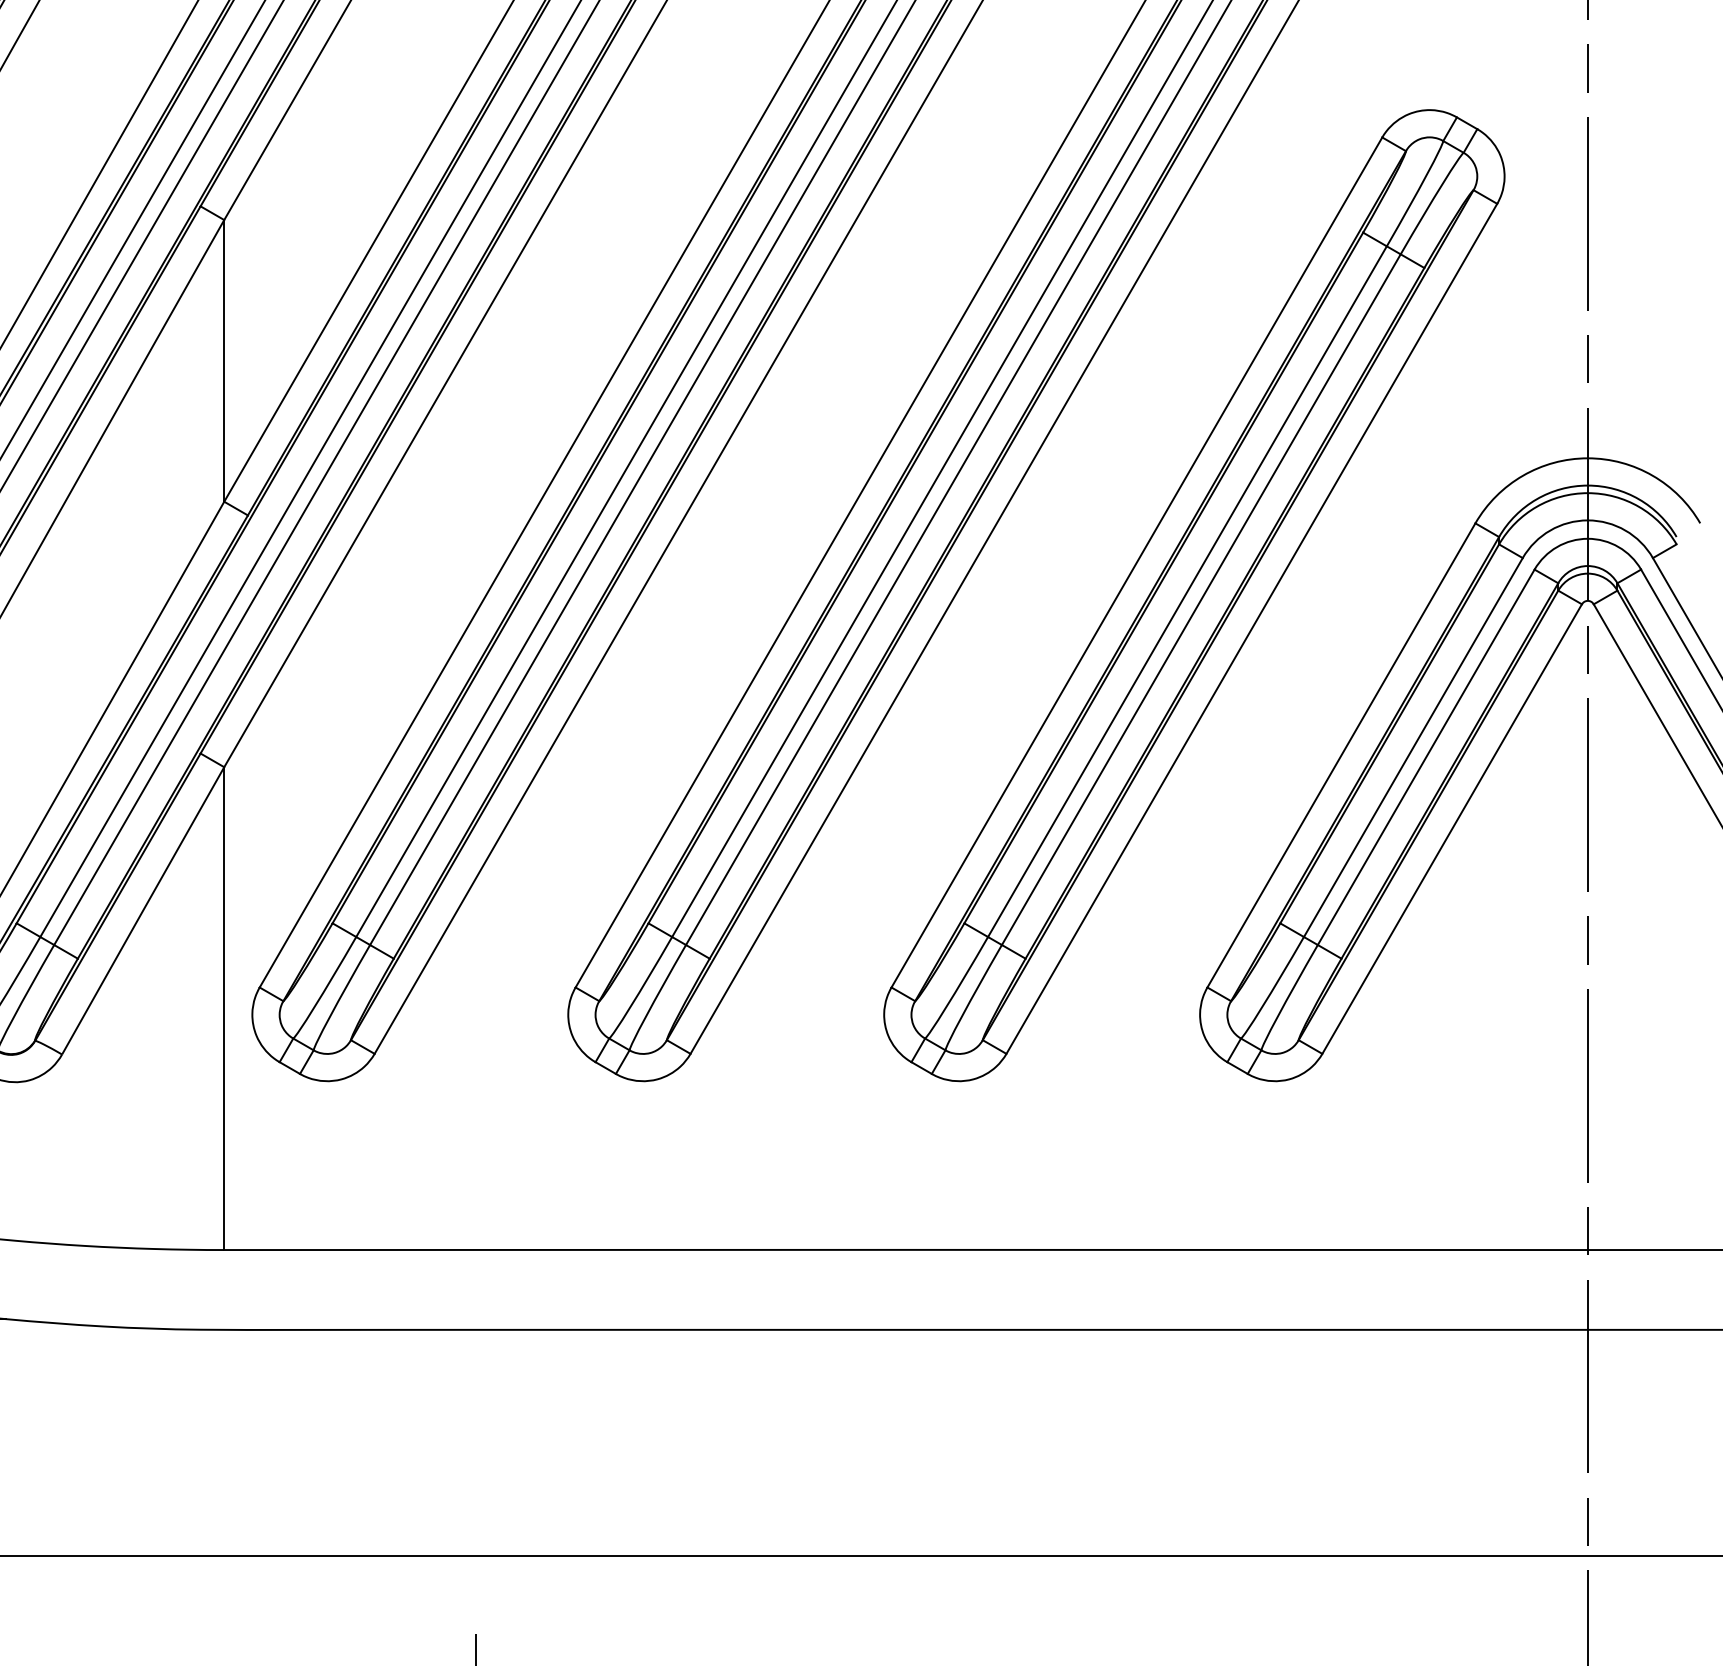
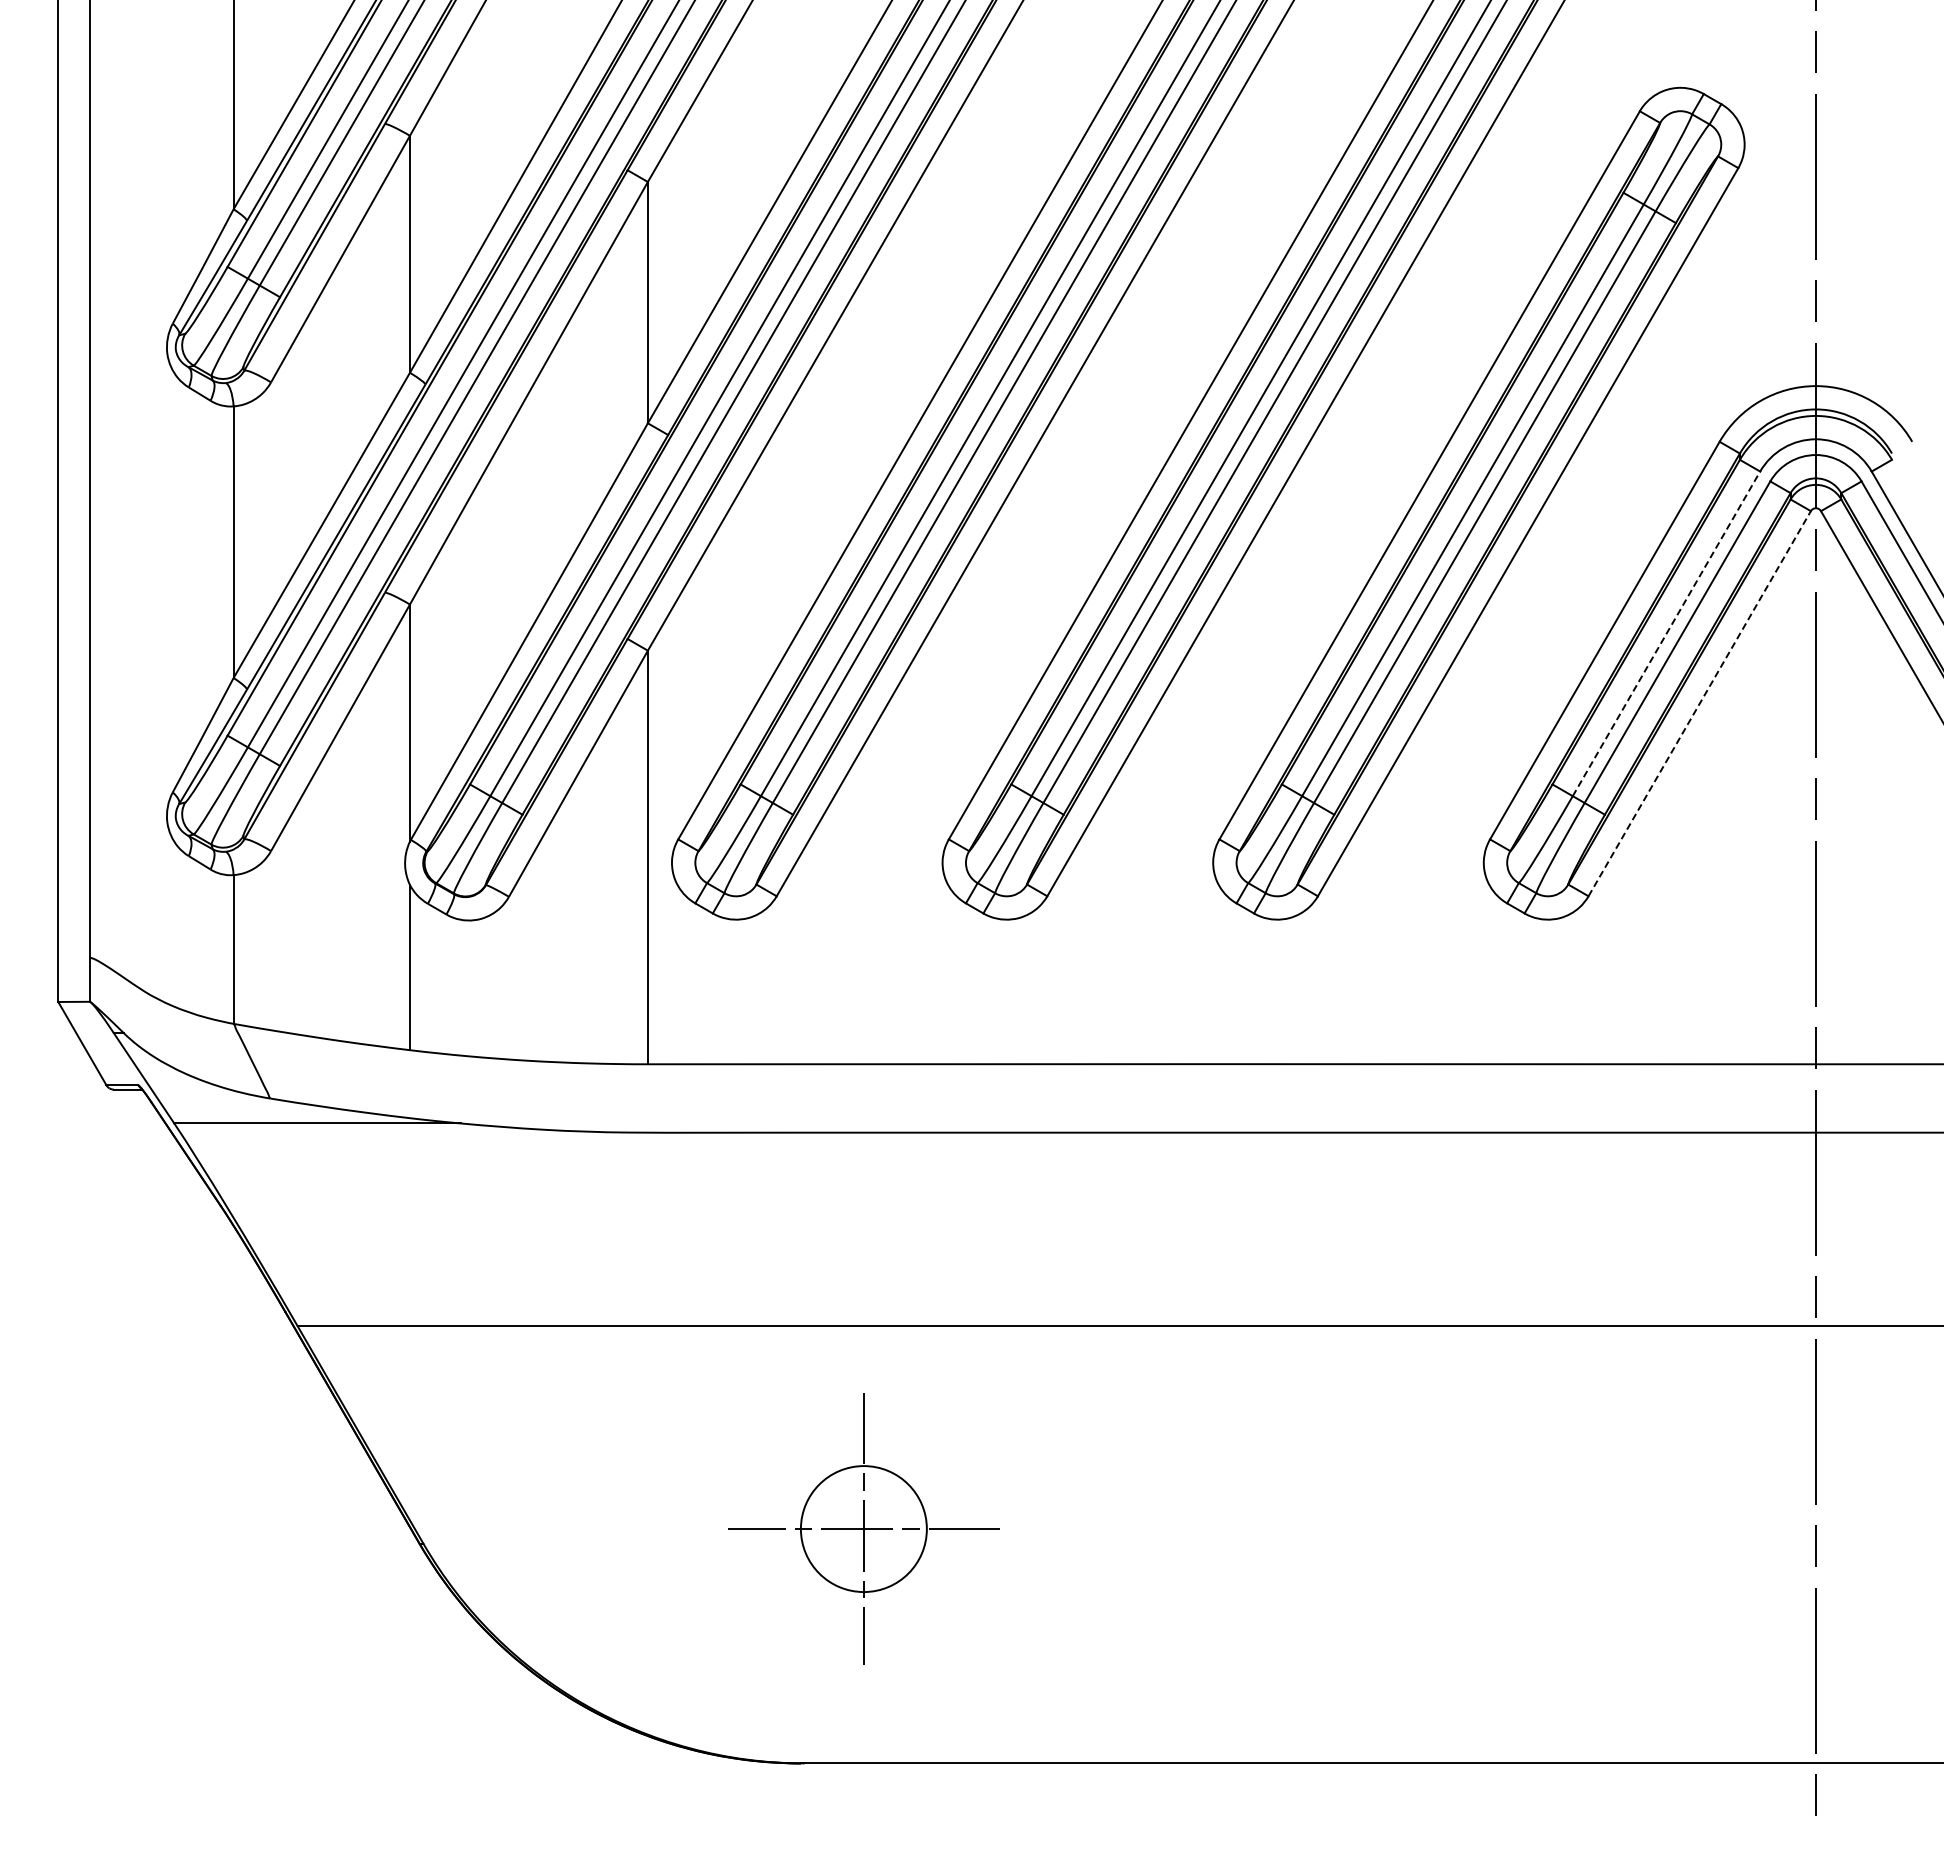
line: (1413, 747) -> (1666, 633), solid -> dashed
line: (1451, 828) -> (1699, 703), solid -> dashed

